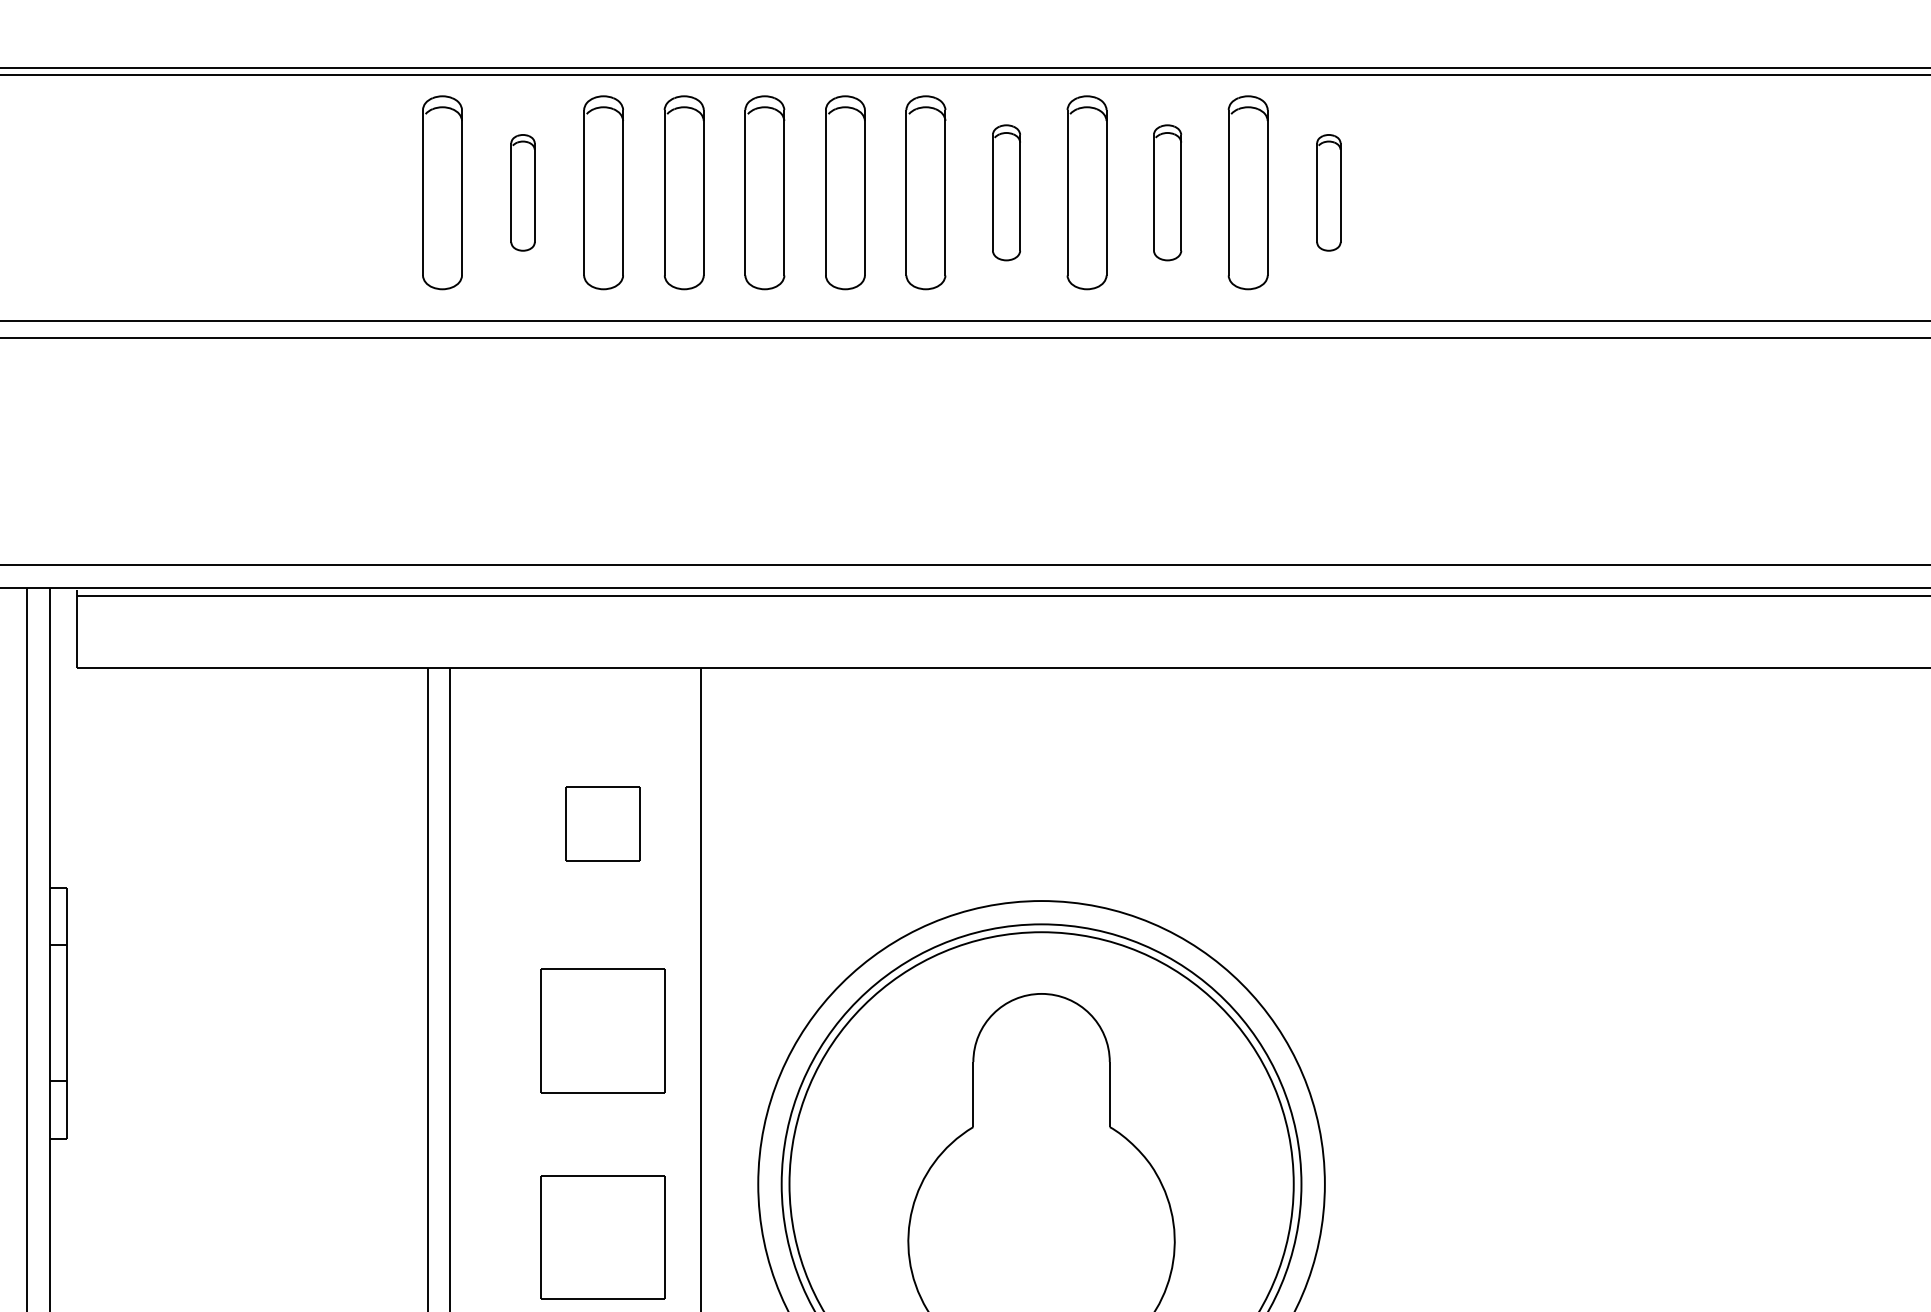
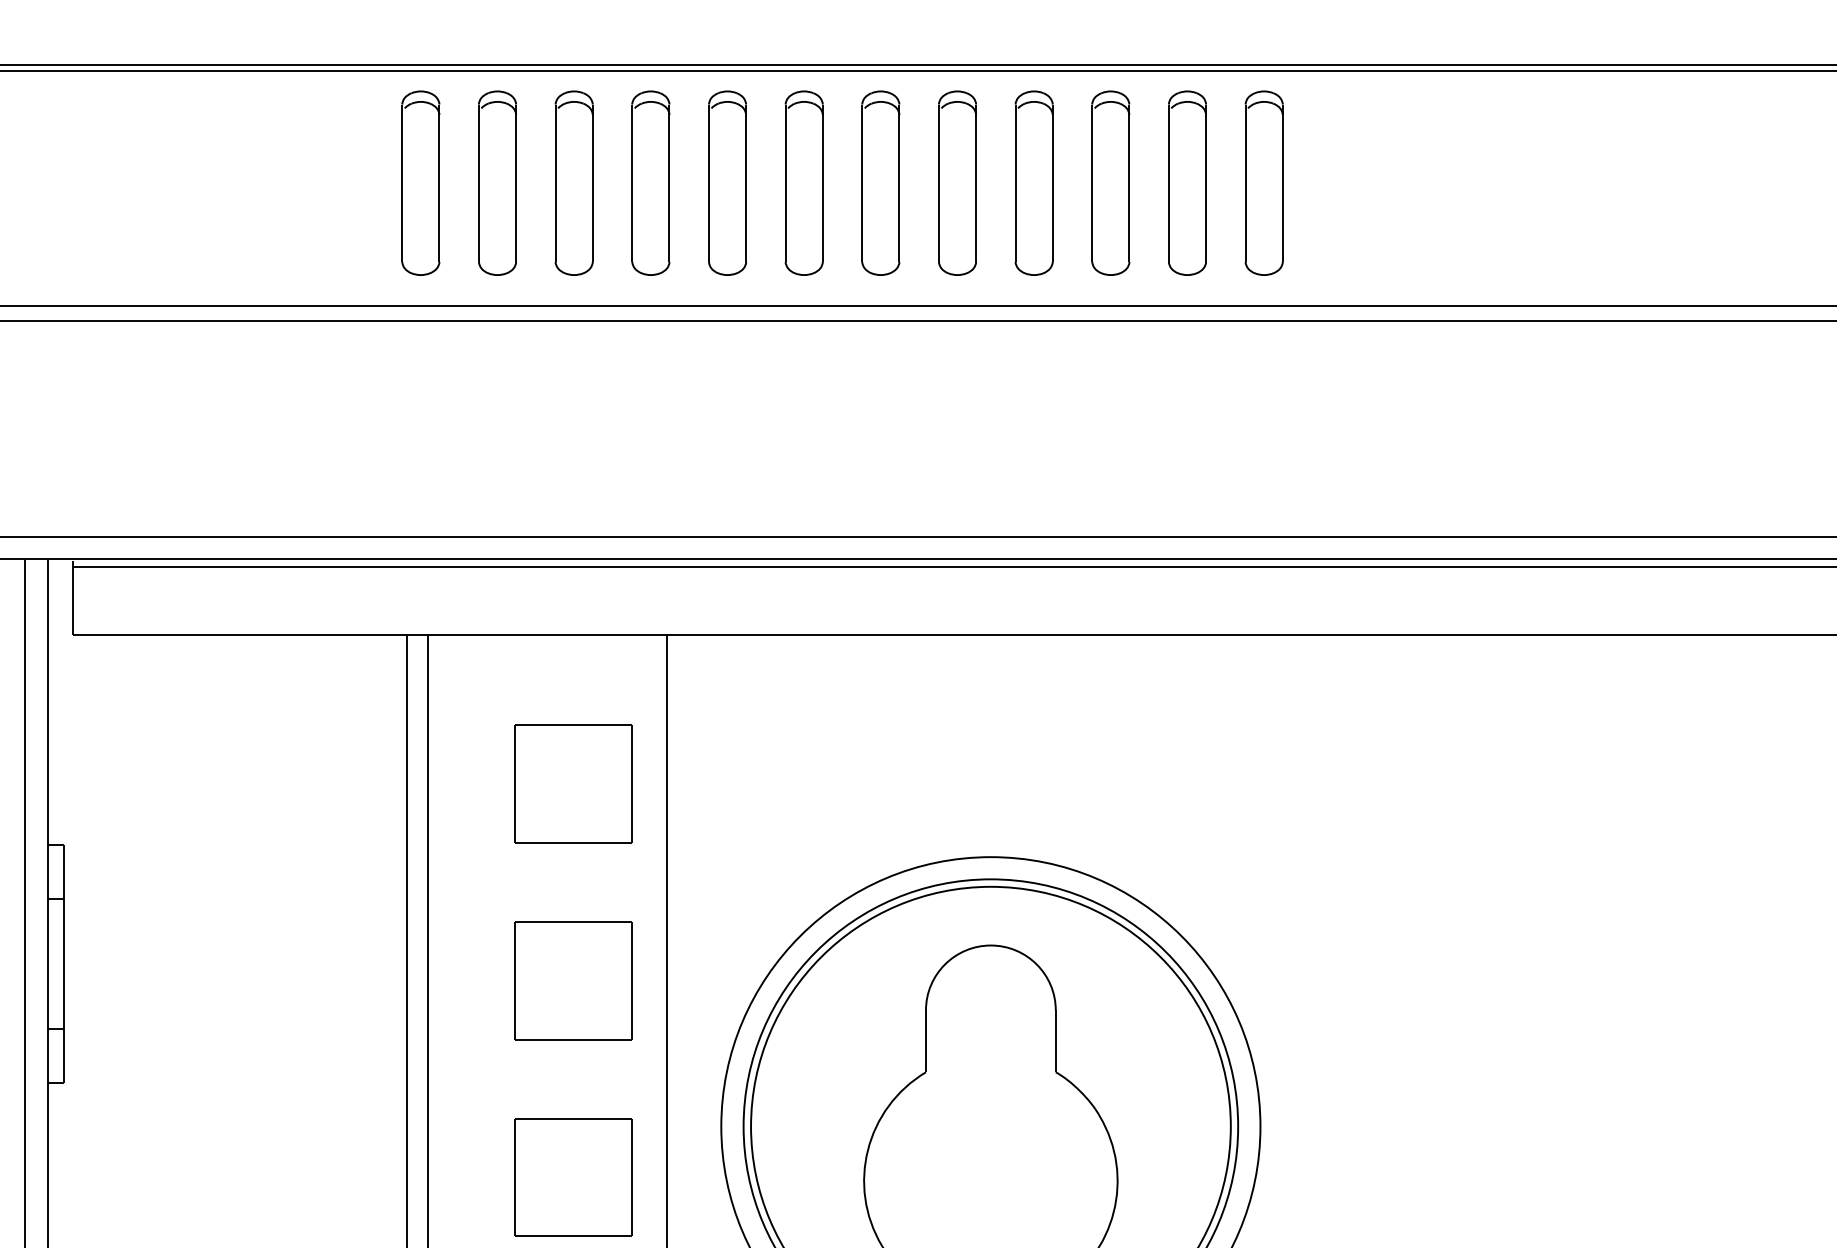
part: (522, 192) -> (496, 182), size x1.67
part: (1006, 192) -> (957, 182), size x1.43
part: (1167, 192) -> (1110, 182), size x1.43
part: (1328, 192) -> (1263, 182), size x1.67
part: (602, 824) -> (573, 784), size x1.67

